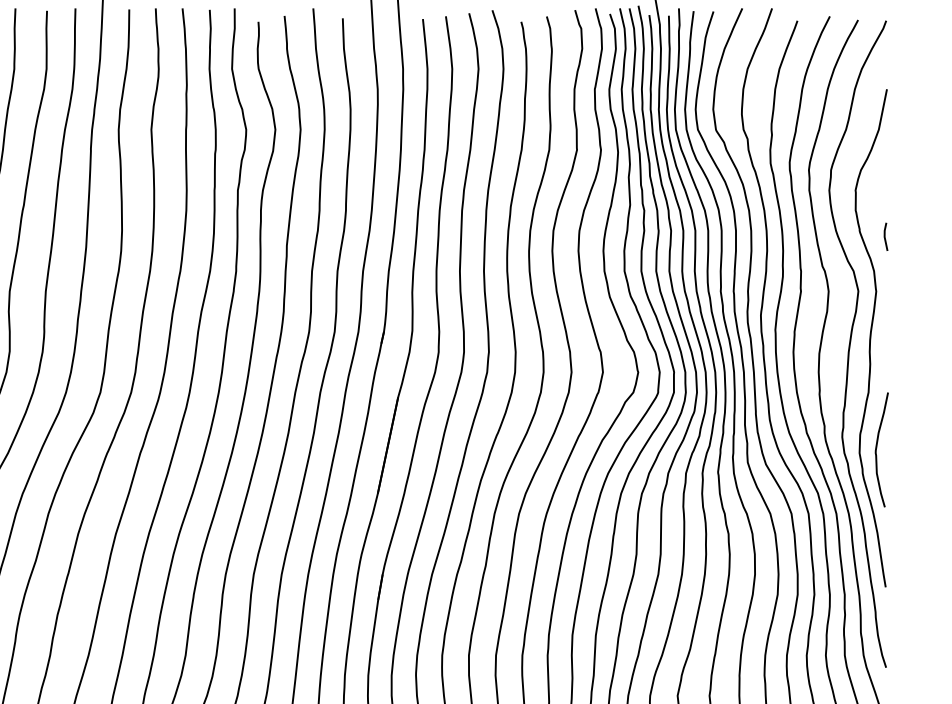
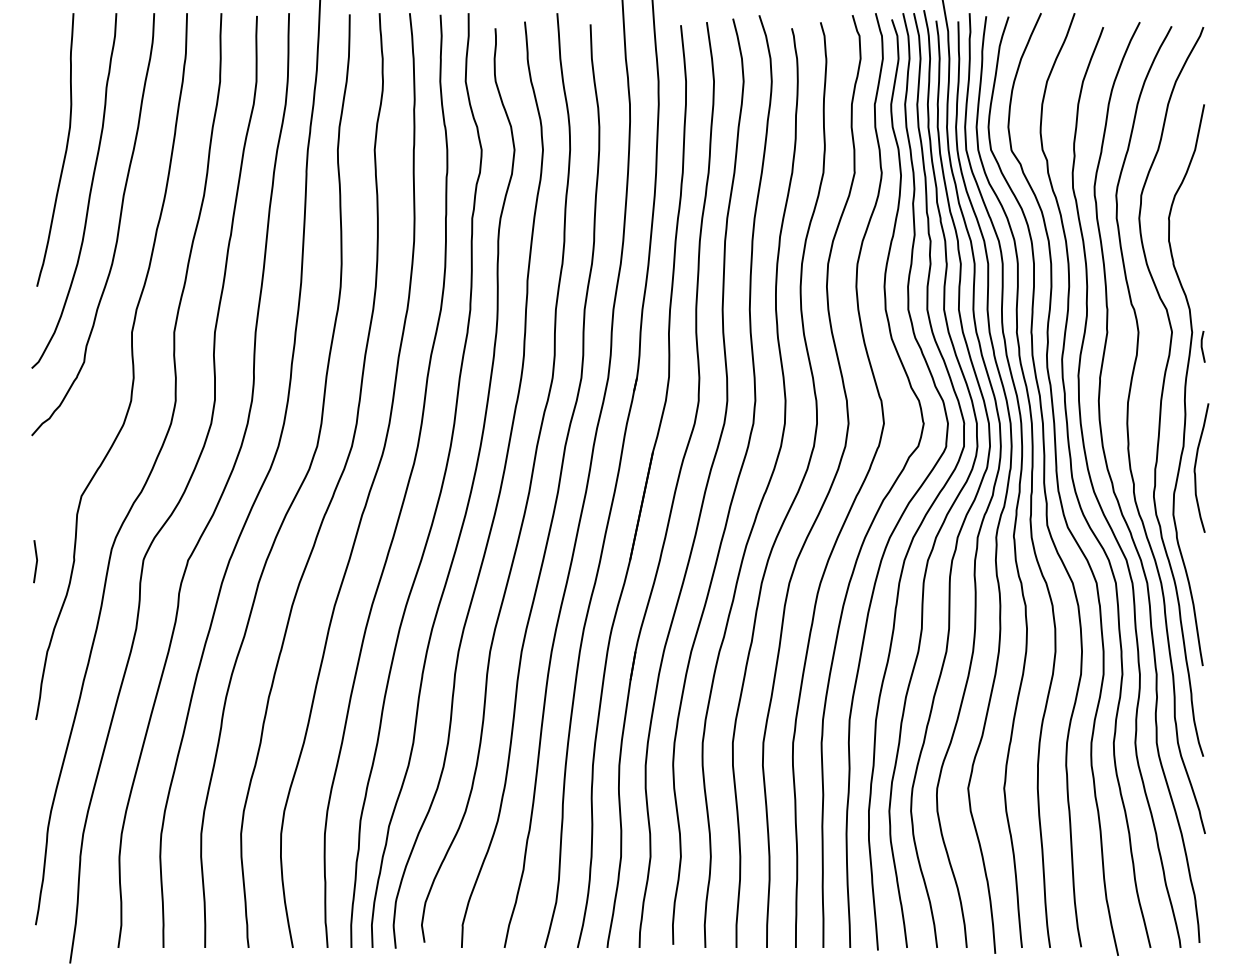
line: (885, 236) -> (1202, 346), moved
curve: (877, 447) -> (1196, 465), moved

